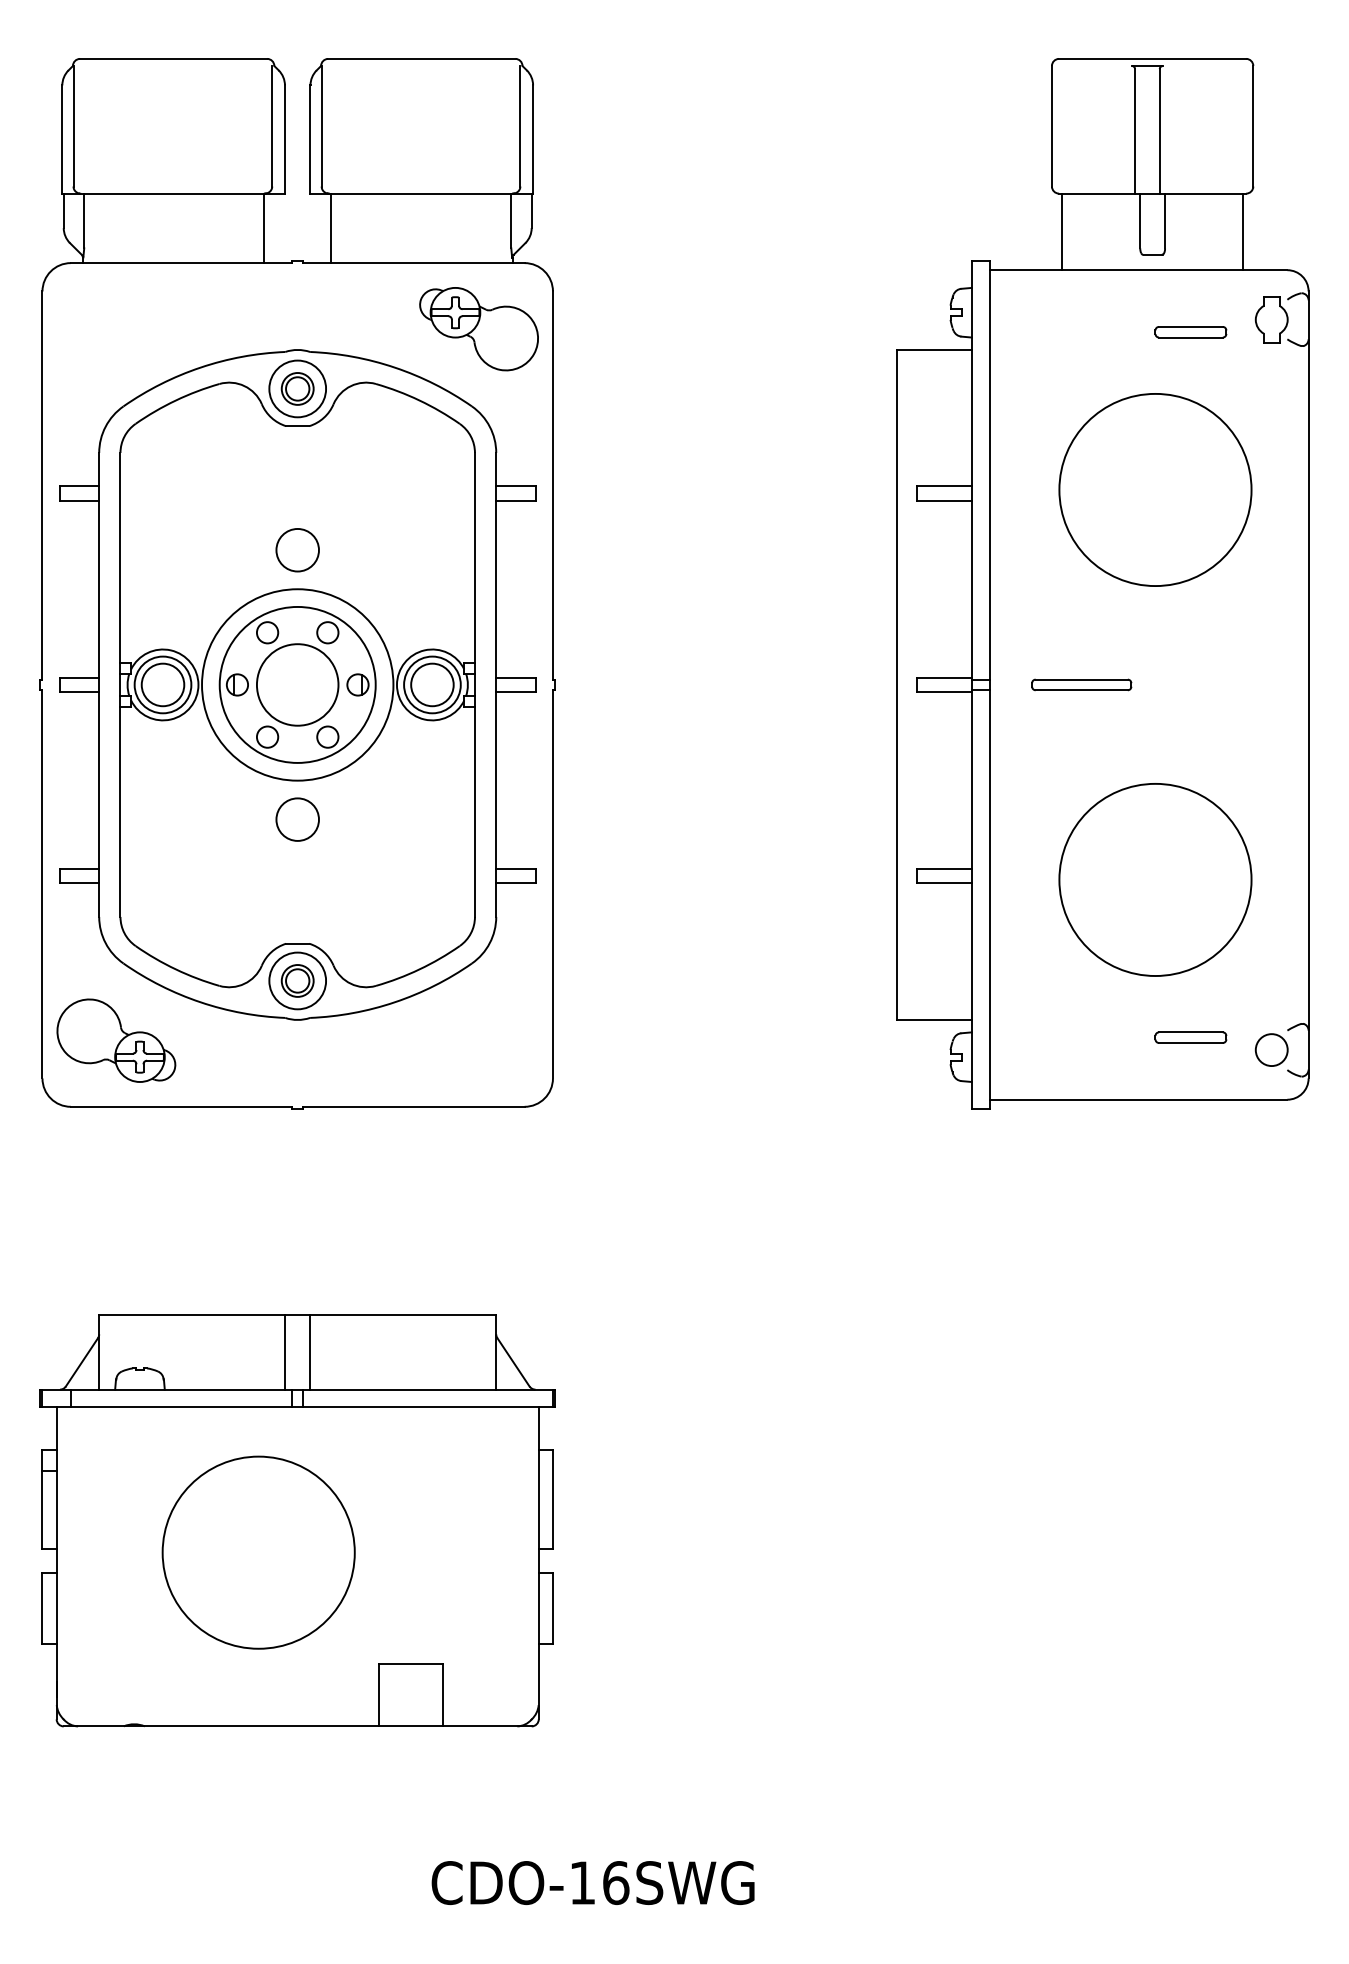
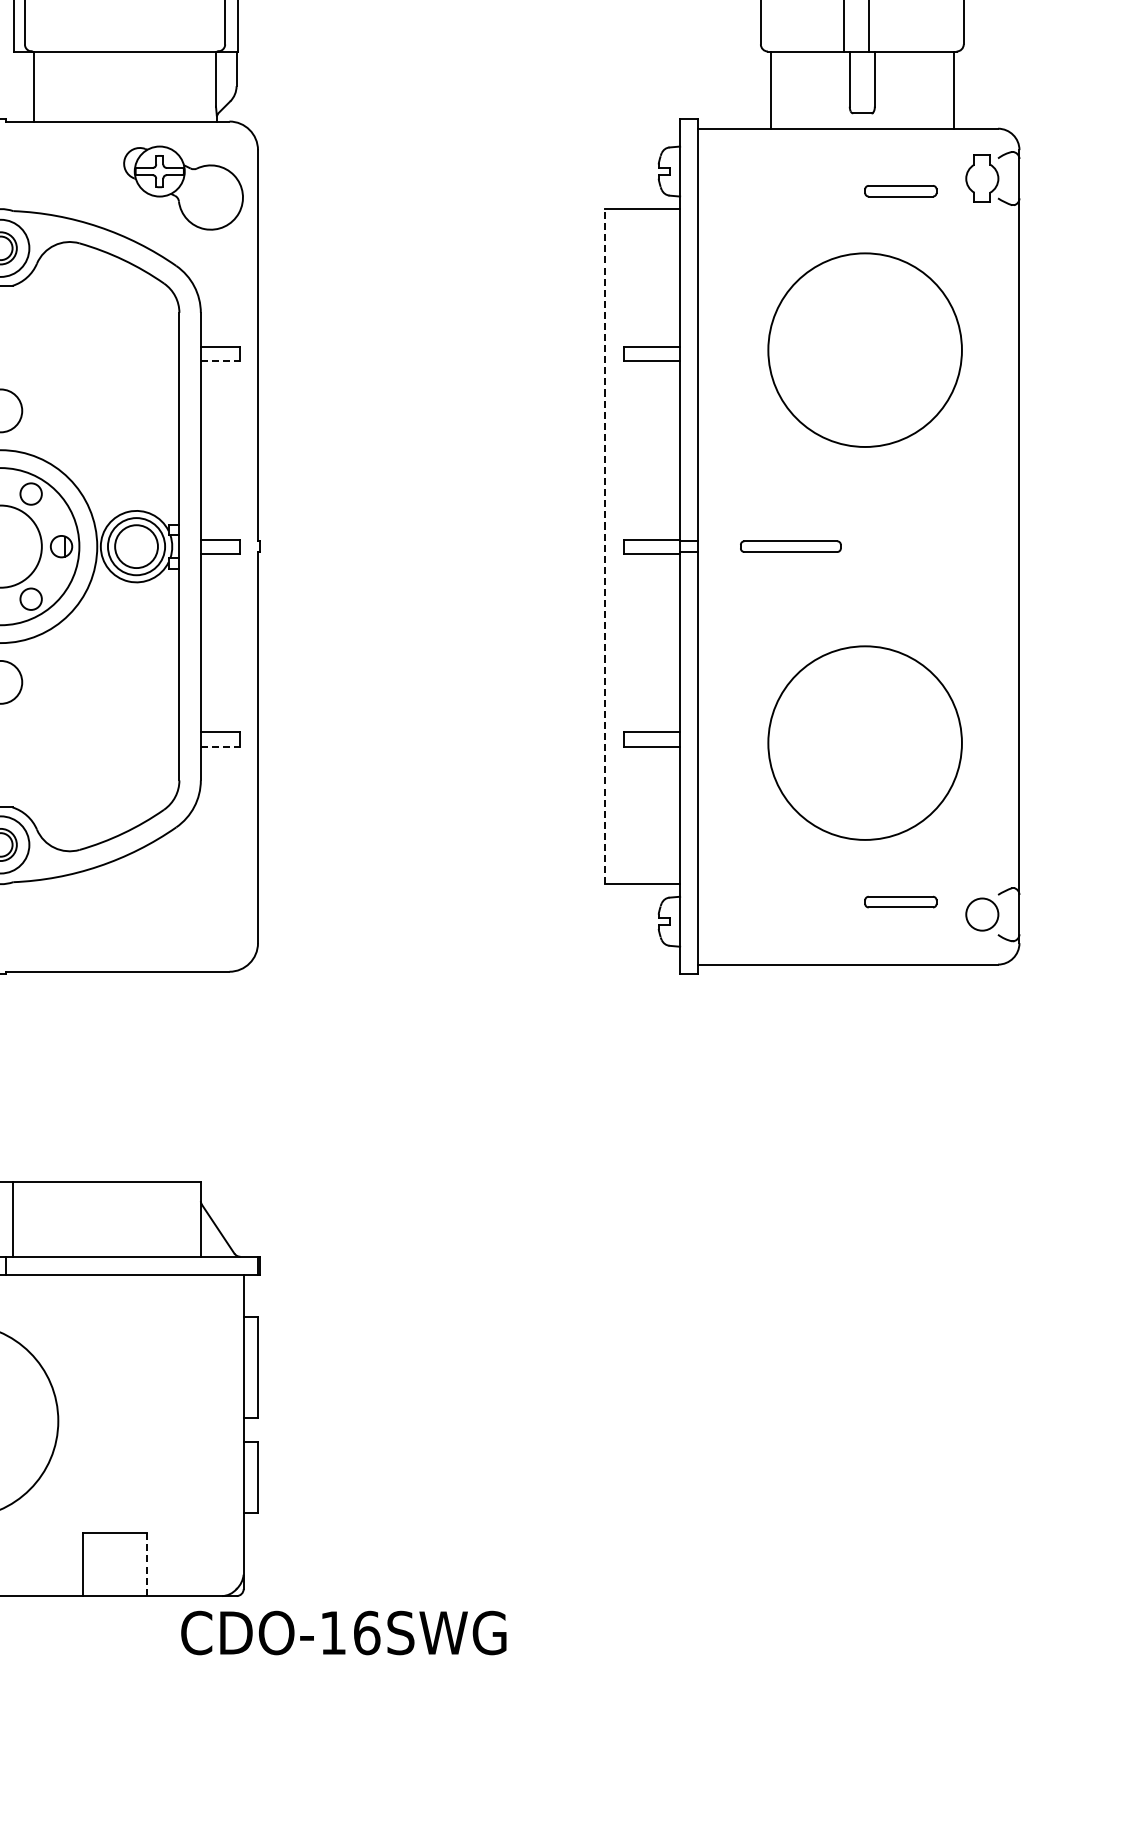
line: (515, 500) -> (220, 360), solid -> dashed
line: (897, 684) -> (605, 546), solid -> dashed
line: (515, 883) -> (220, 746), solid -> dashed
line: (443, 1695) -> (147, 1564), solid -> dashed
text: (592, 1882) -> (343, 1632), moved

